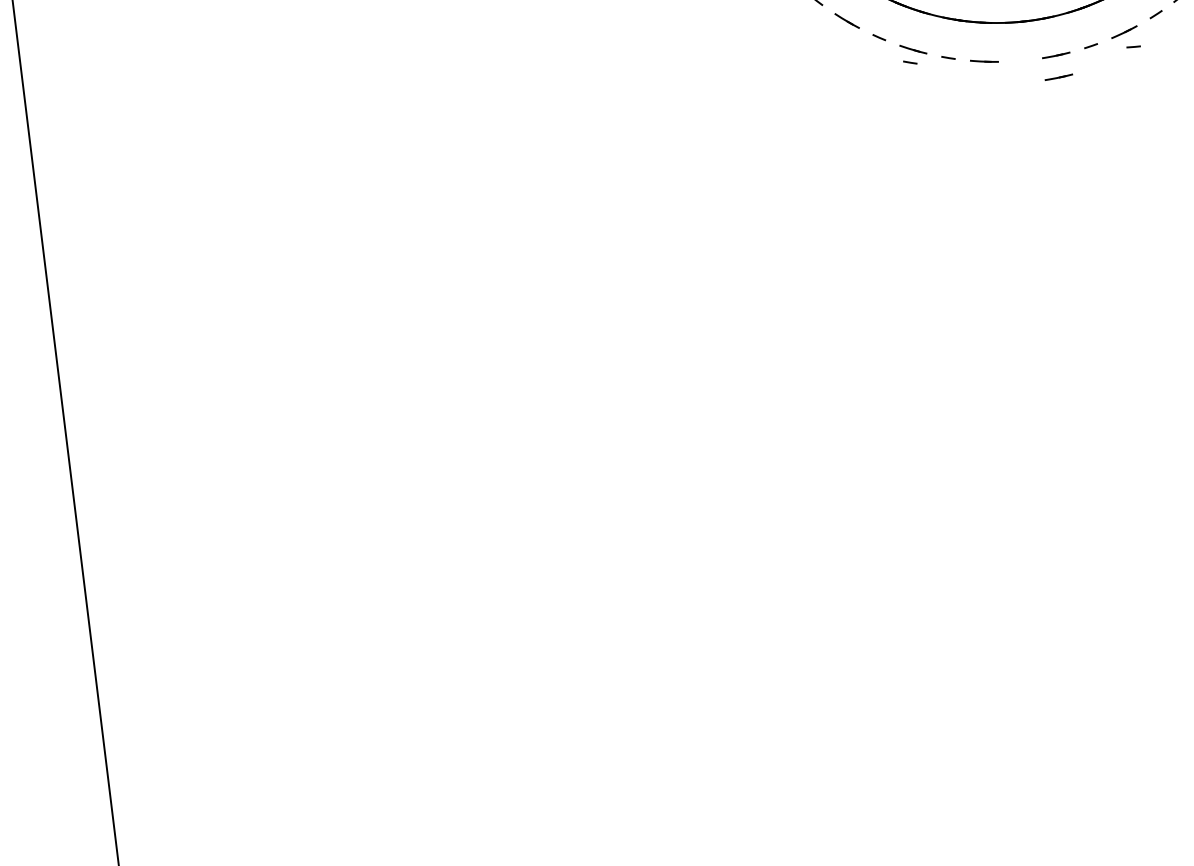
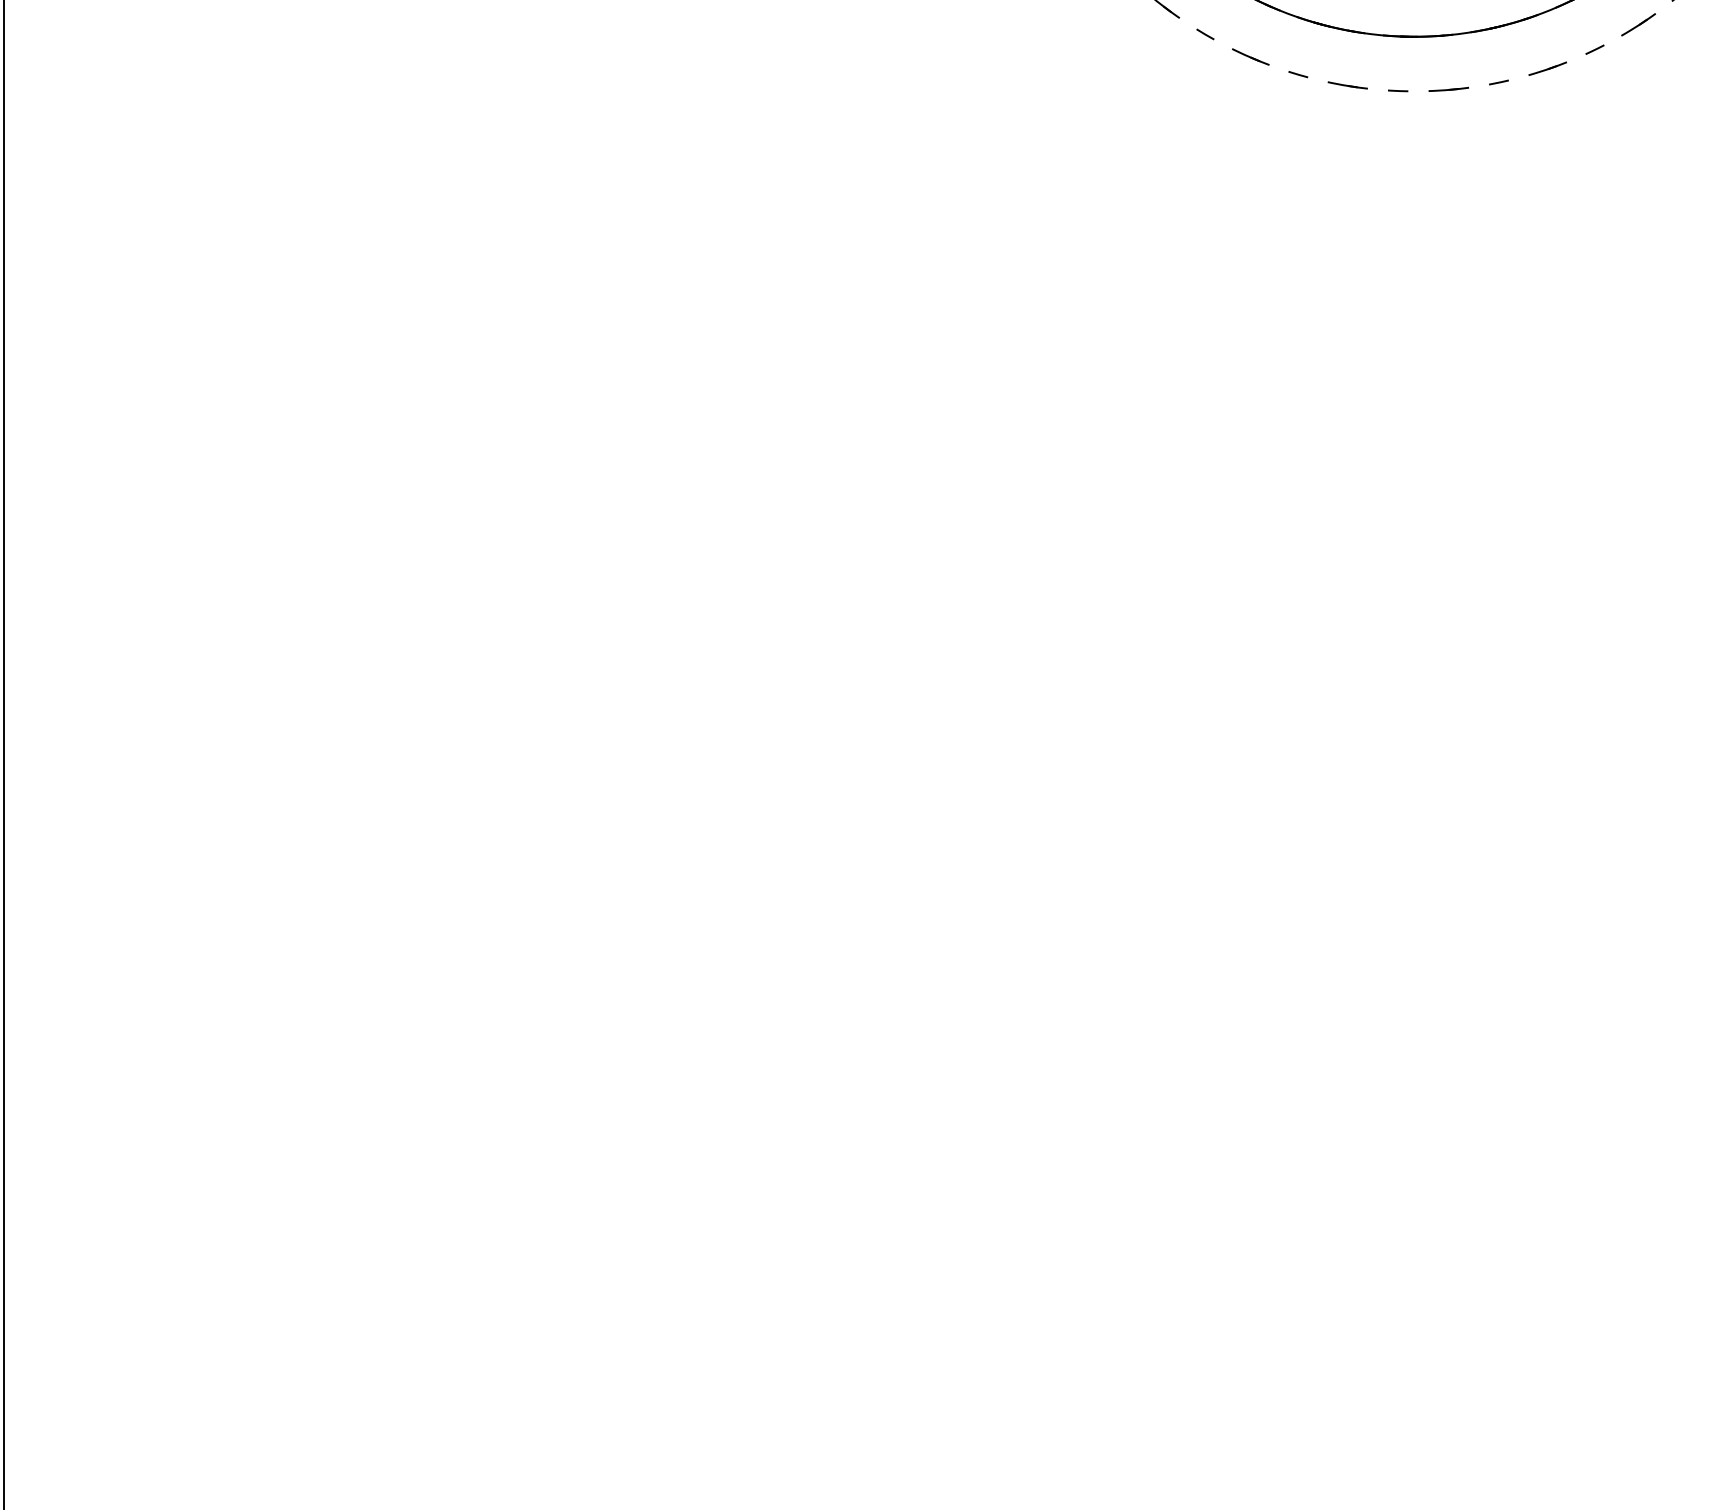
line: (1133, 46) -> (1398, 90), moved
line: (910, 62) -> (1244, 74), removed
line: (1059, 76) -> (1449, 119), removed

